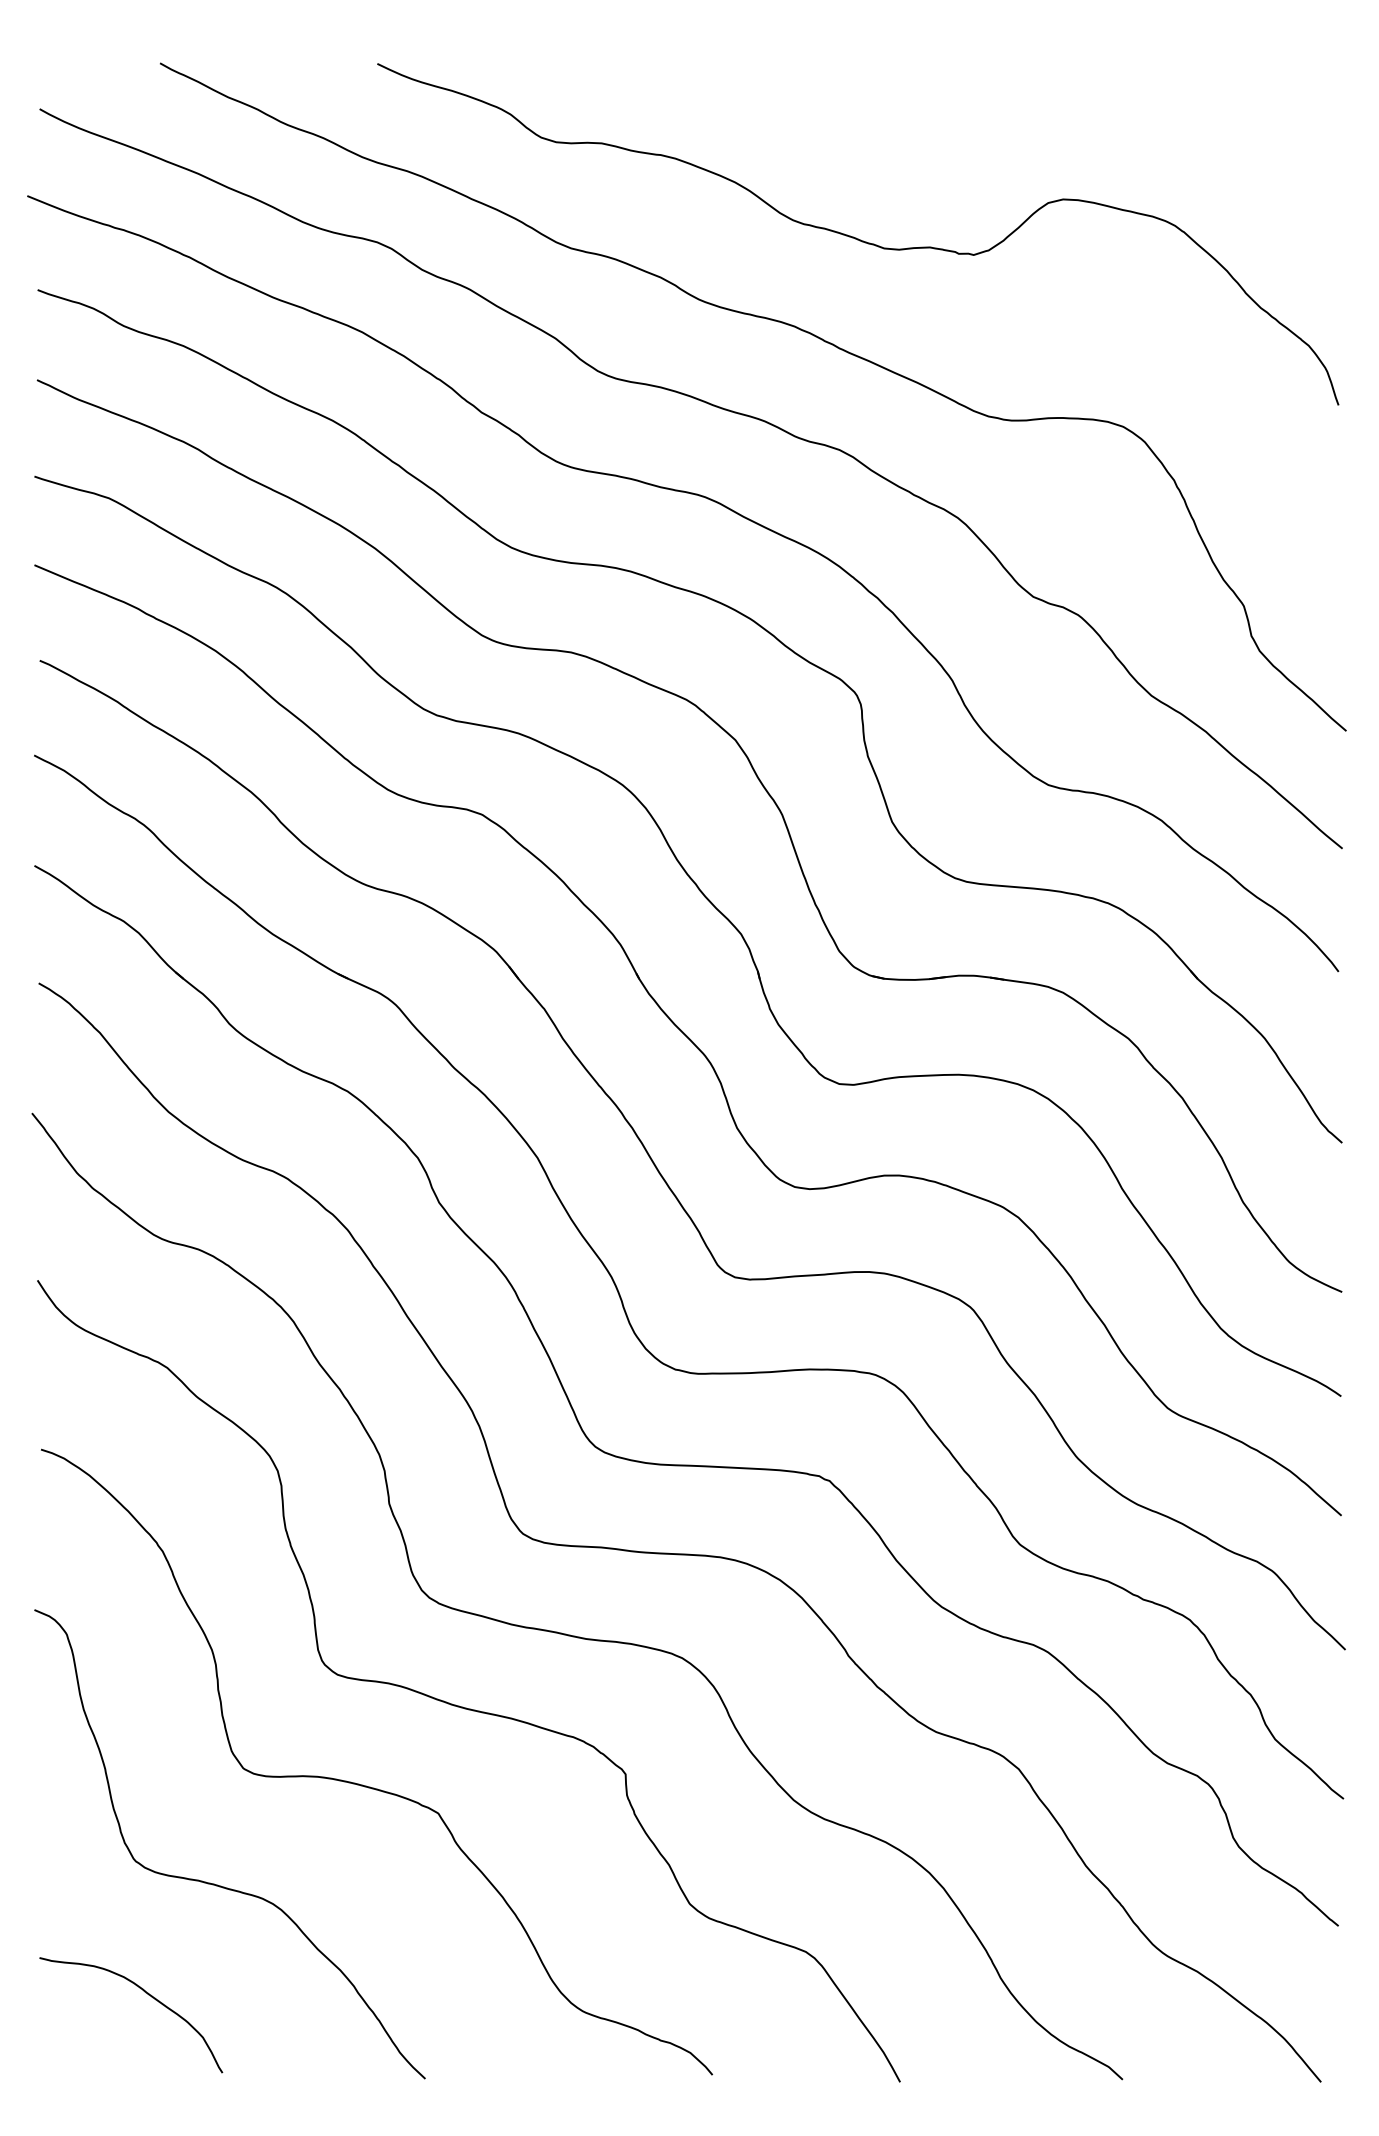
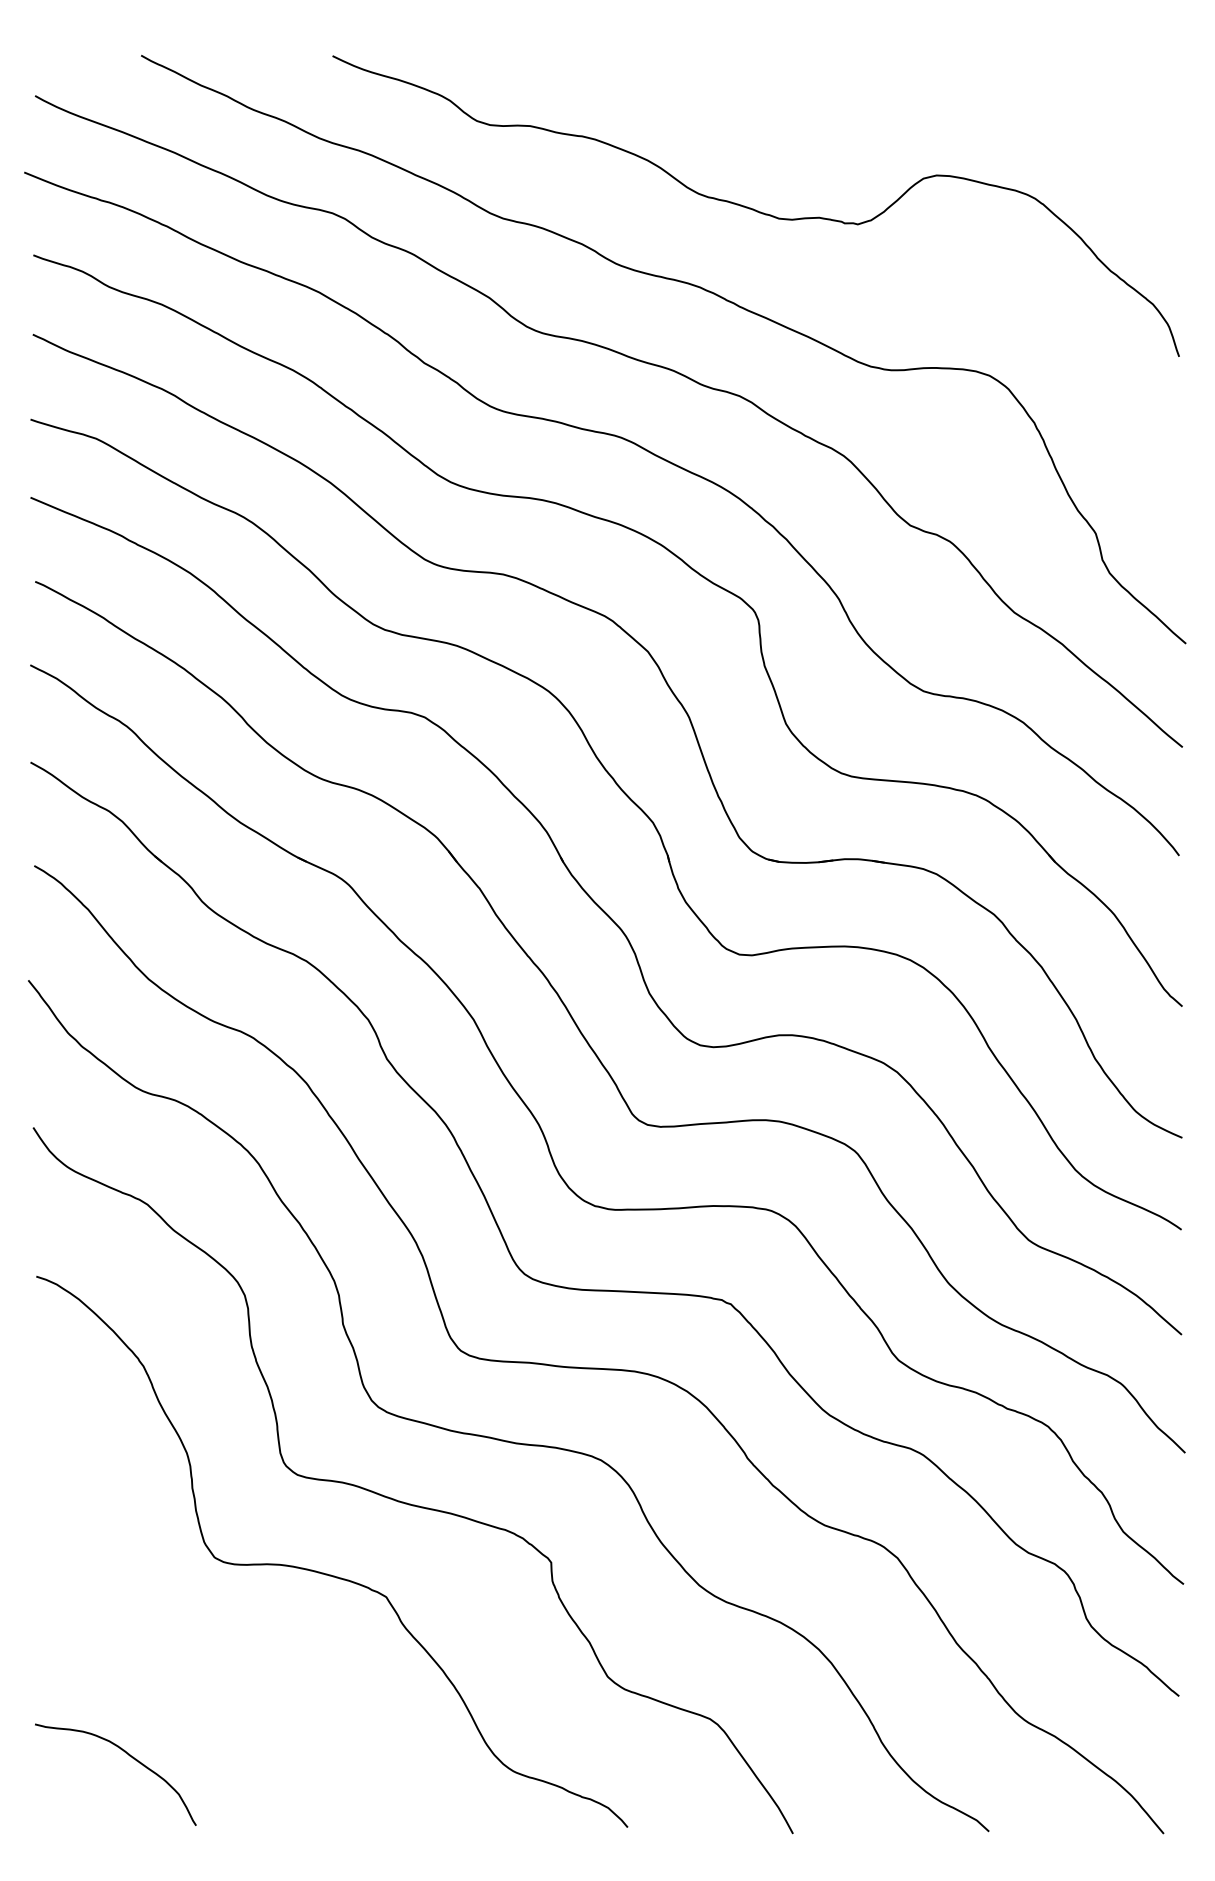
curve: (217, 1884) -> (191, 1659), removed

